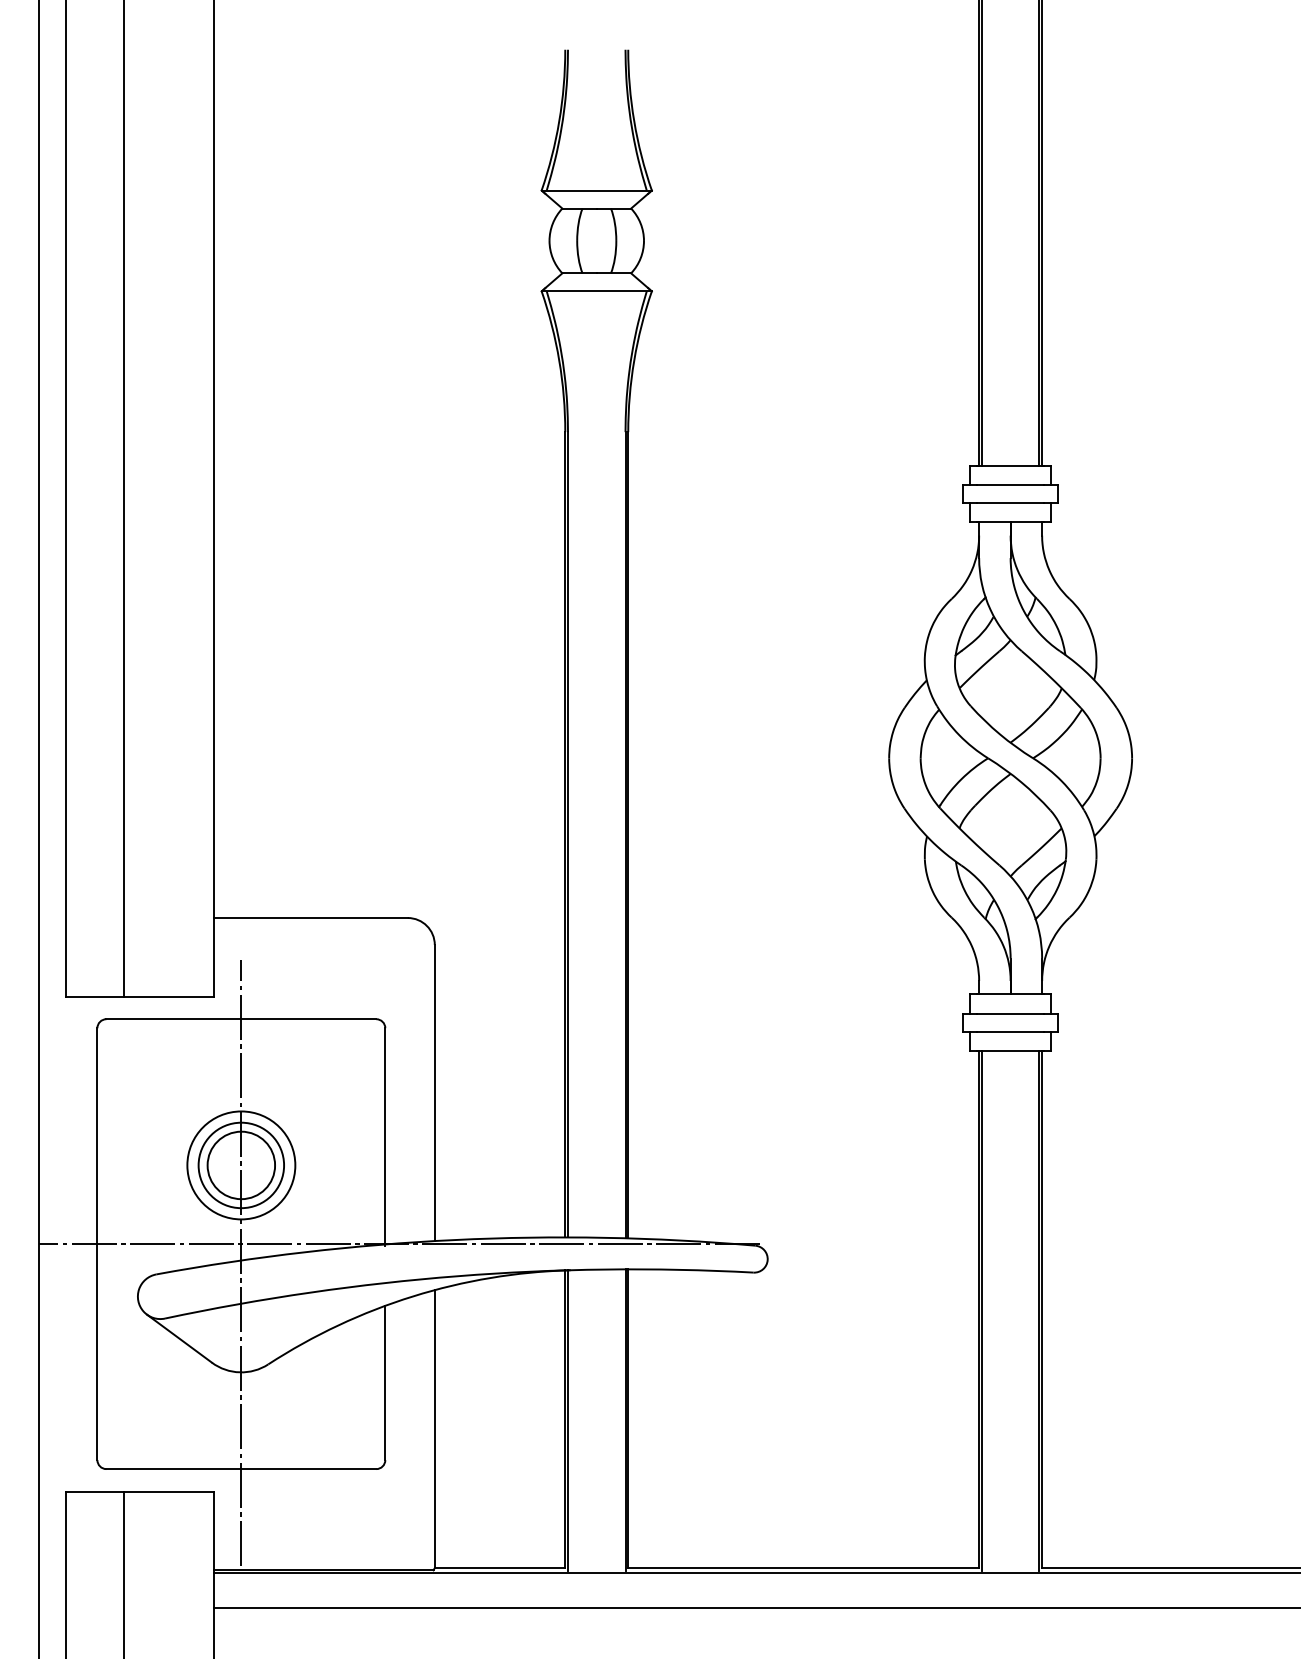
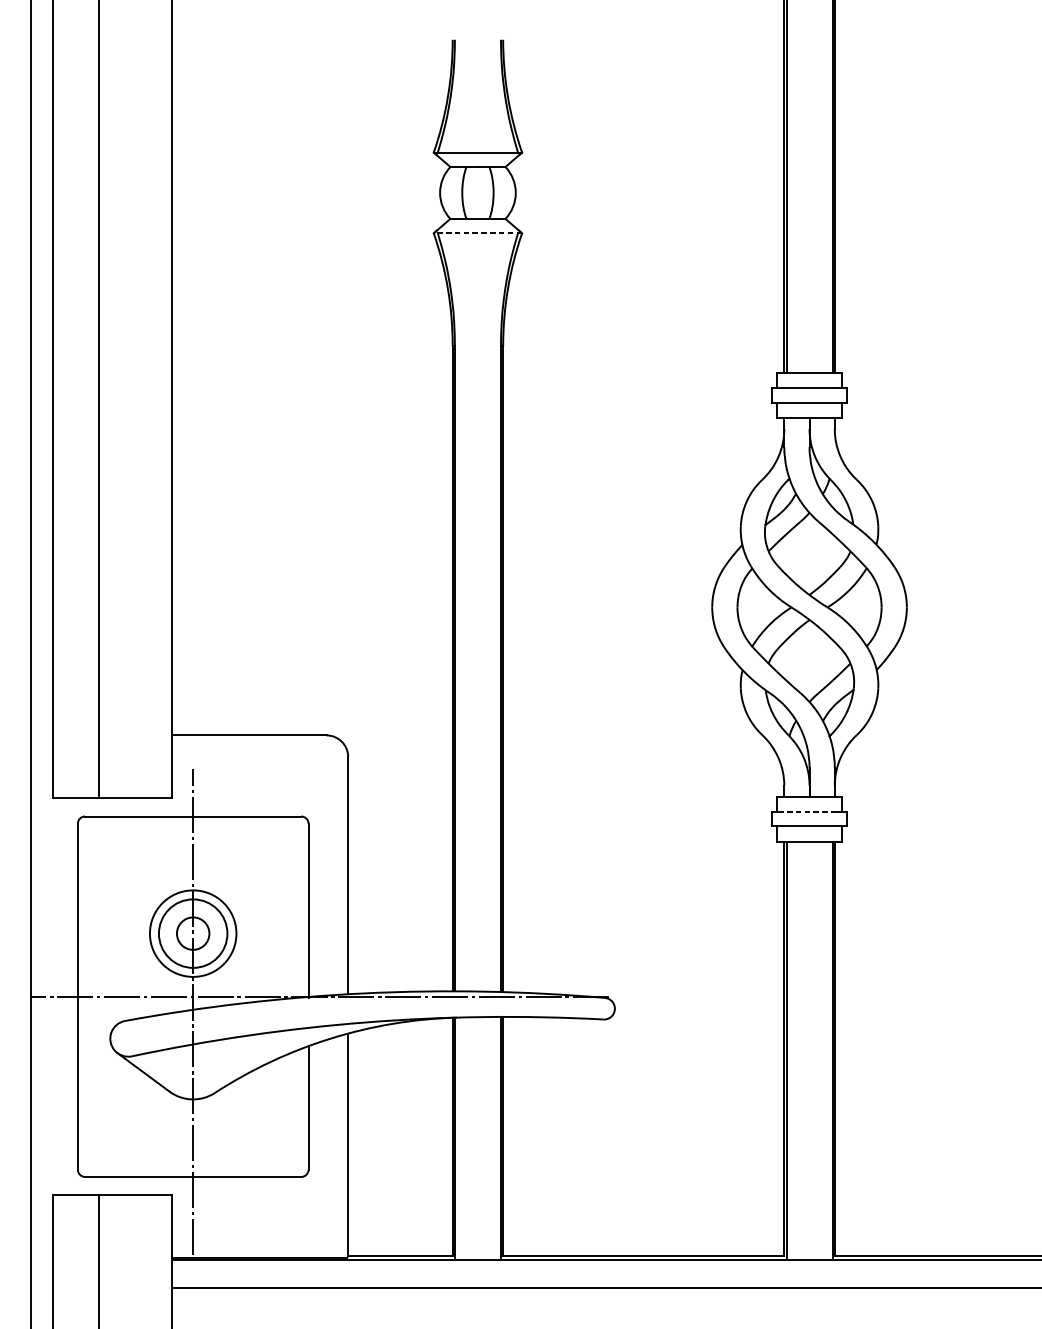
line: (596, 291) -> (477, 233), solid -> dashed
line: (1010, 1013) -> (809, 811), solid -> dashed
circle: (241, 1165) -> (193, 933), size x0.6

